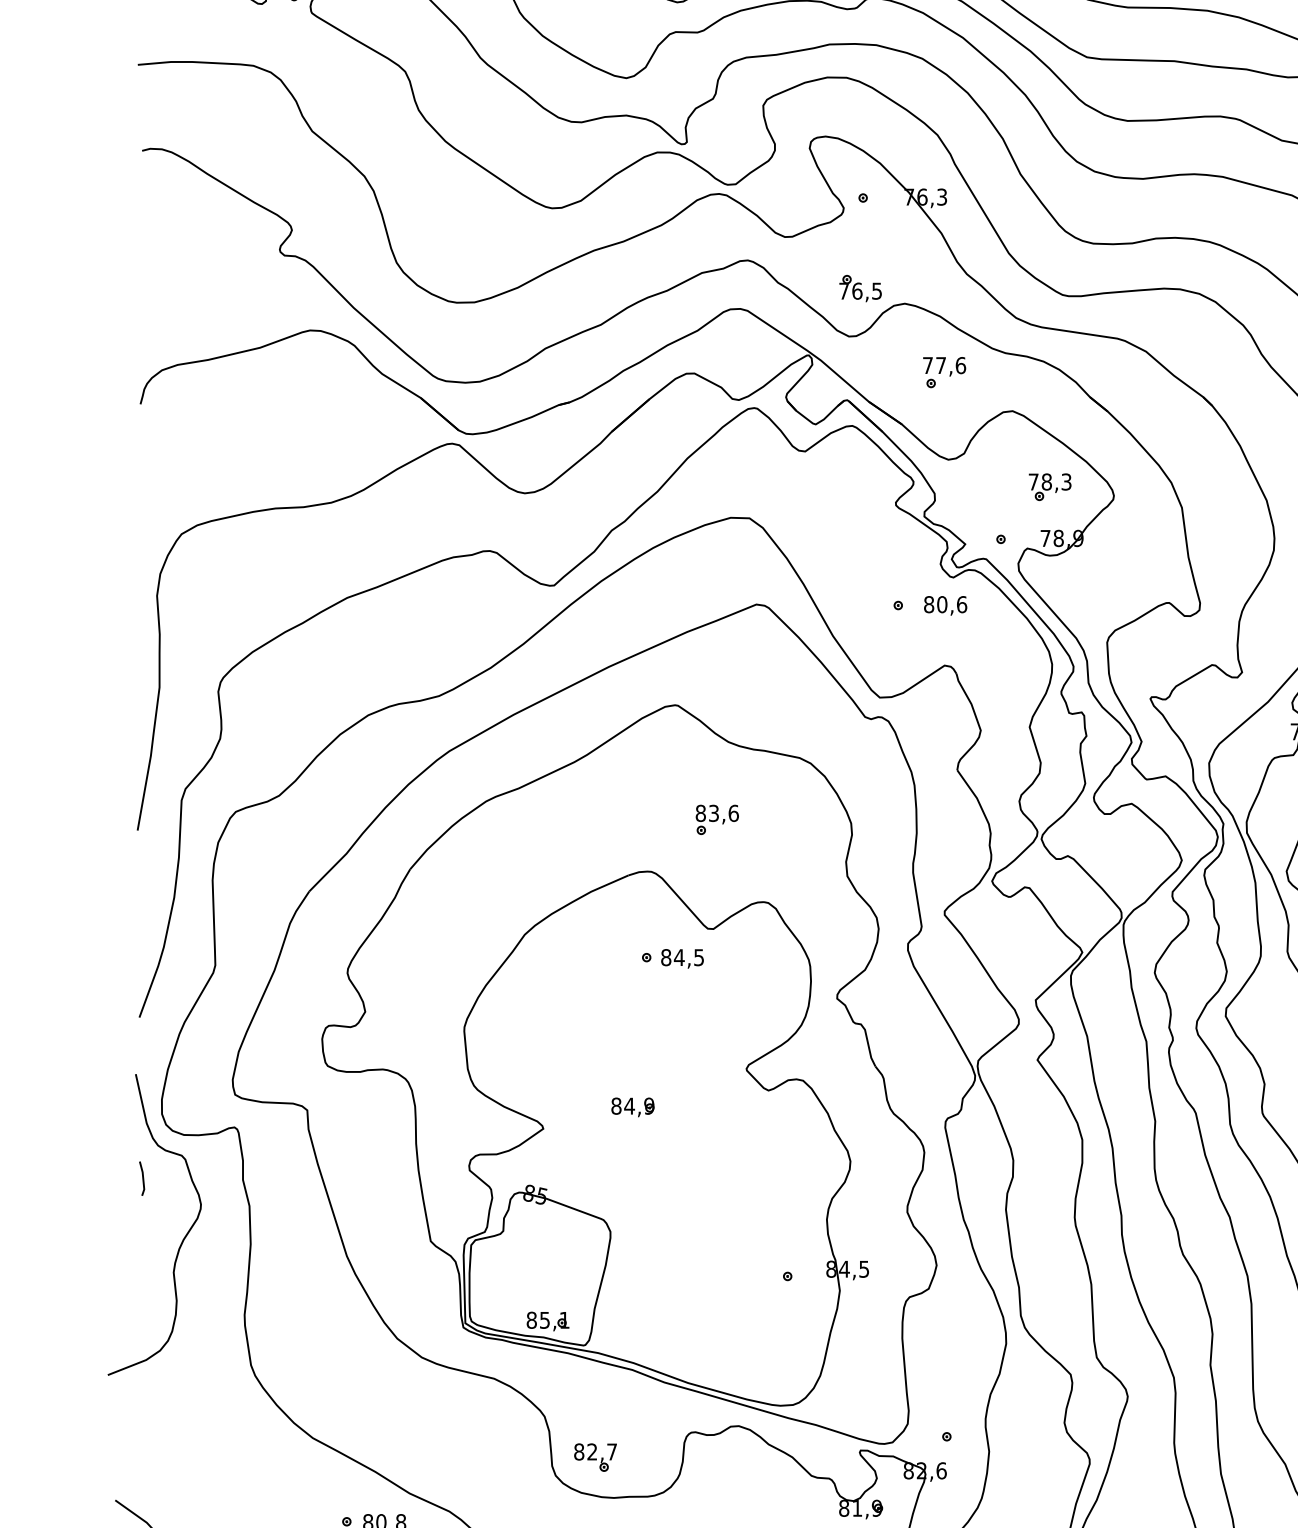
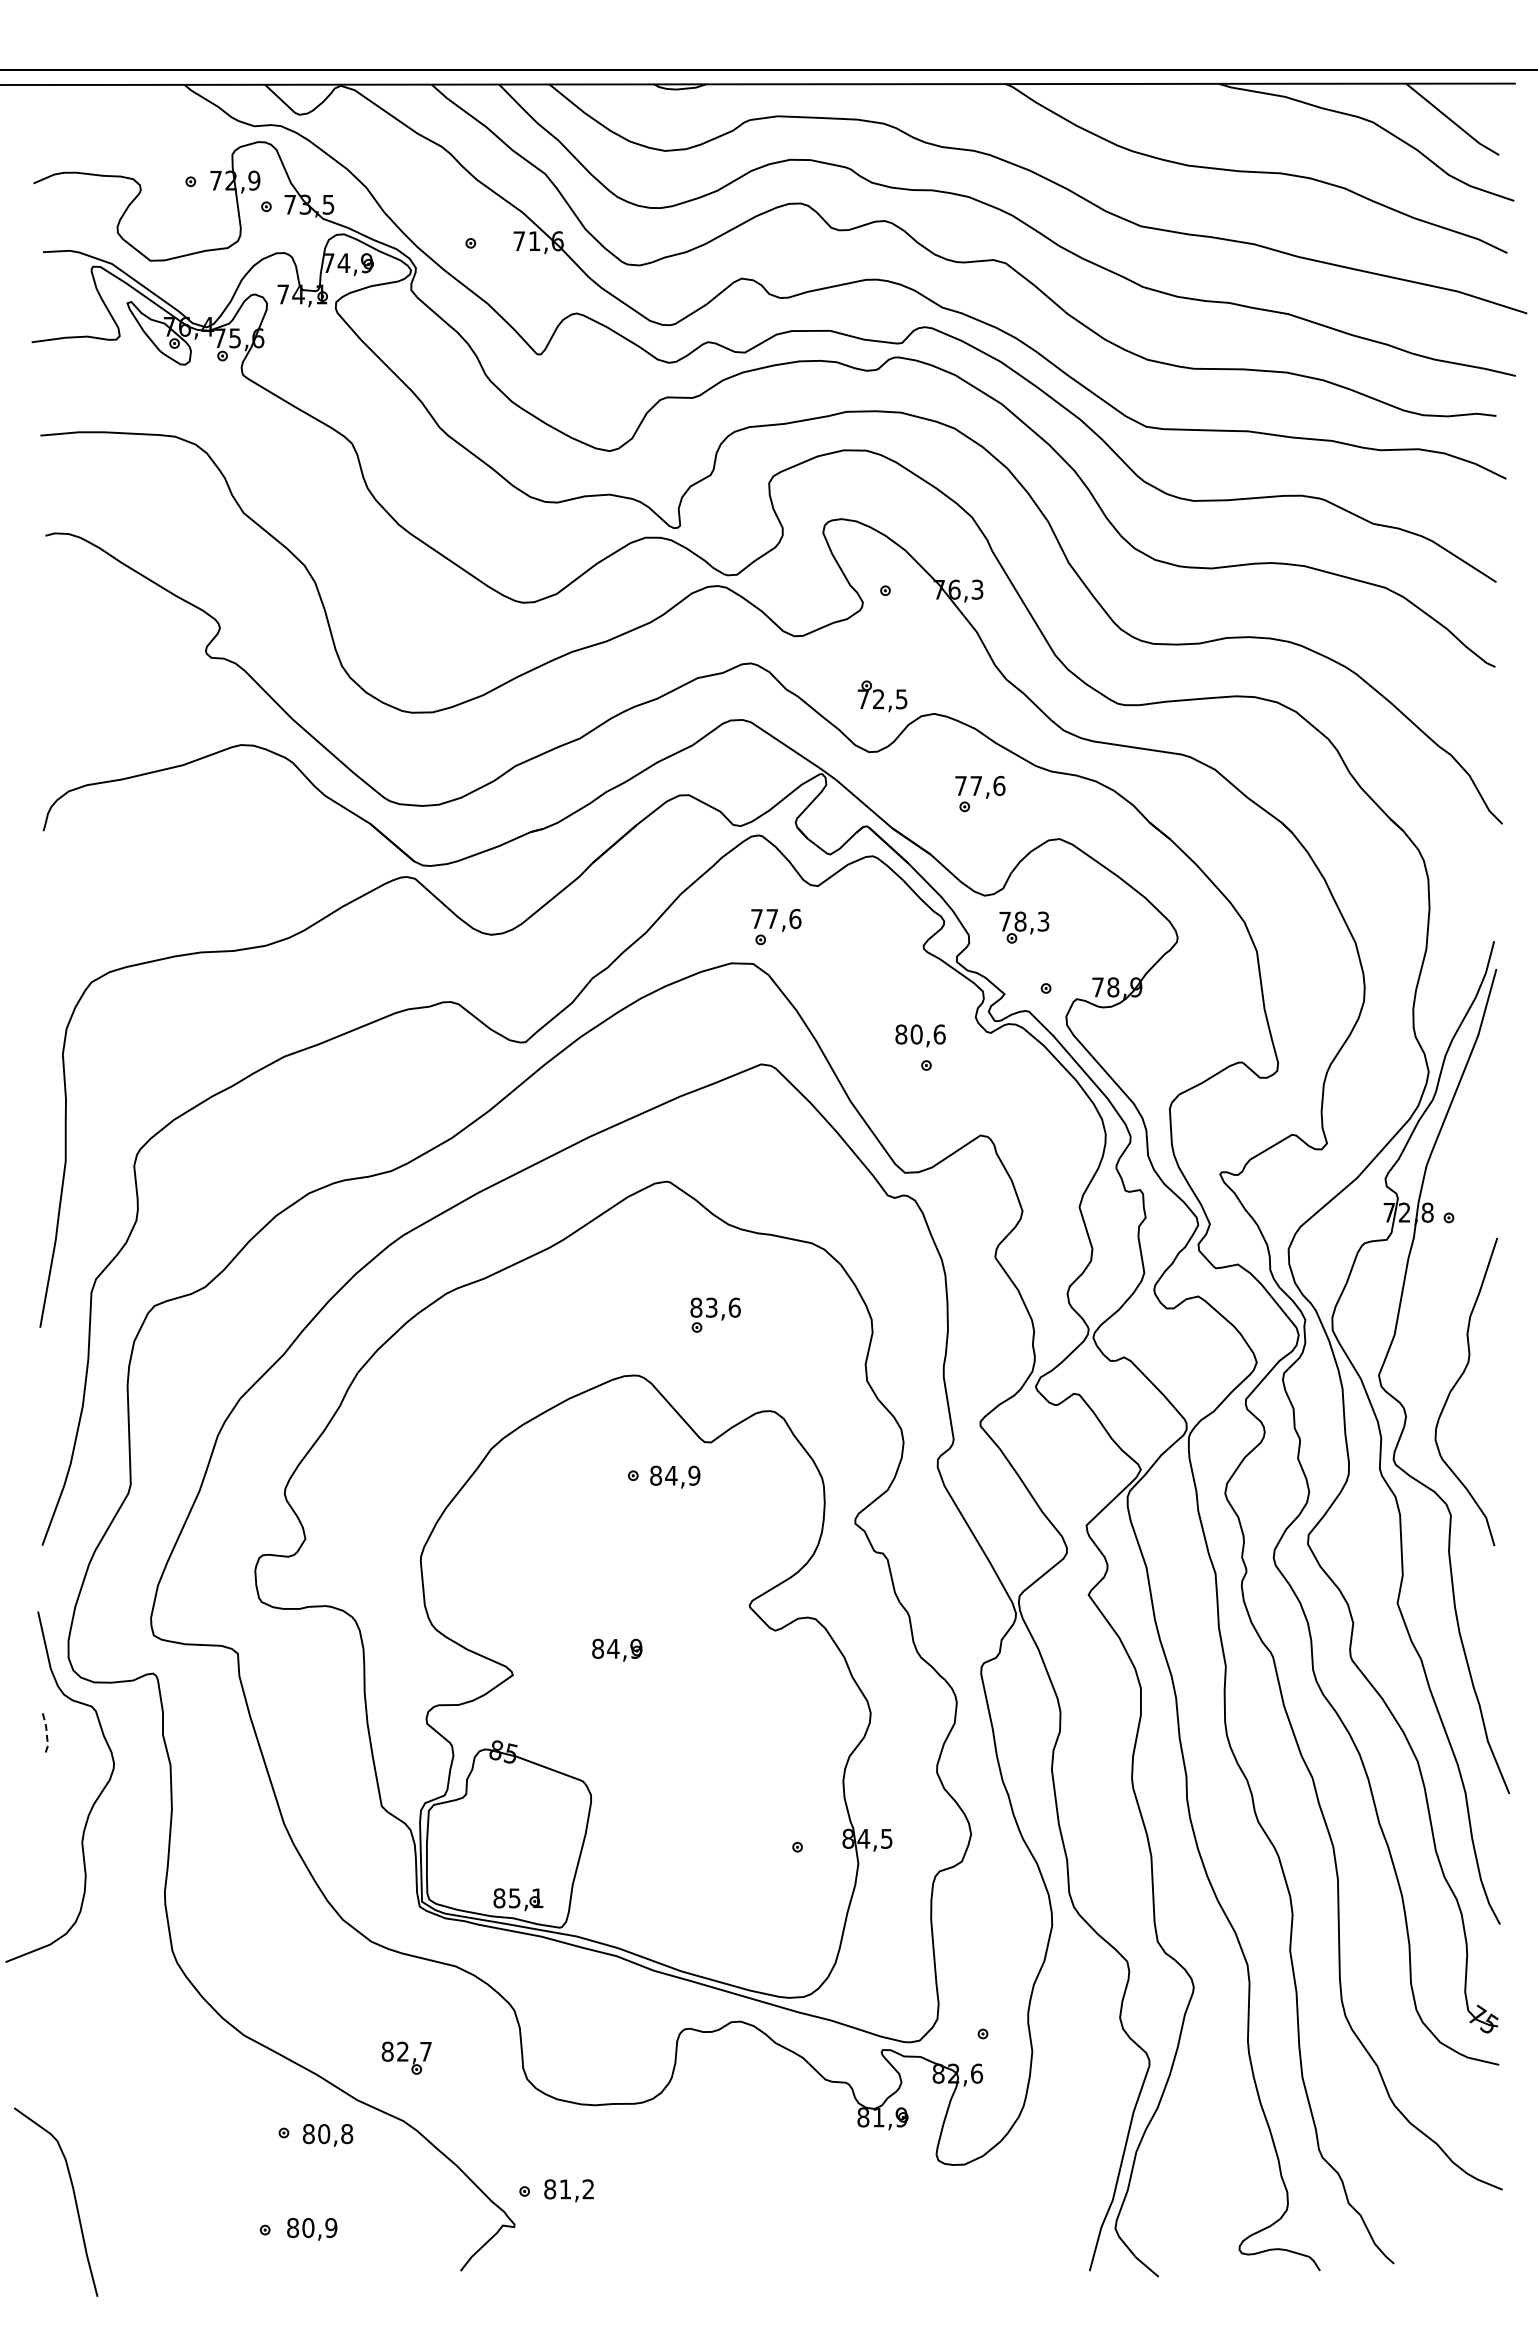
text: (857, 291) -> (878, 699), 76,5 -> 72,5
part: (769, 487) -> (776, 927), added
part: (1050, 487) -> (1024, 927), moved
text: (945, 605) -> (920, 1035), moved
text: (699, 957) -> (694, 1475), 84,5 -> 84,9
line: (143, 1178) -> (46, 1733), solid -> dashed
part: (595, 1456) -> (406, 2057), moved

